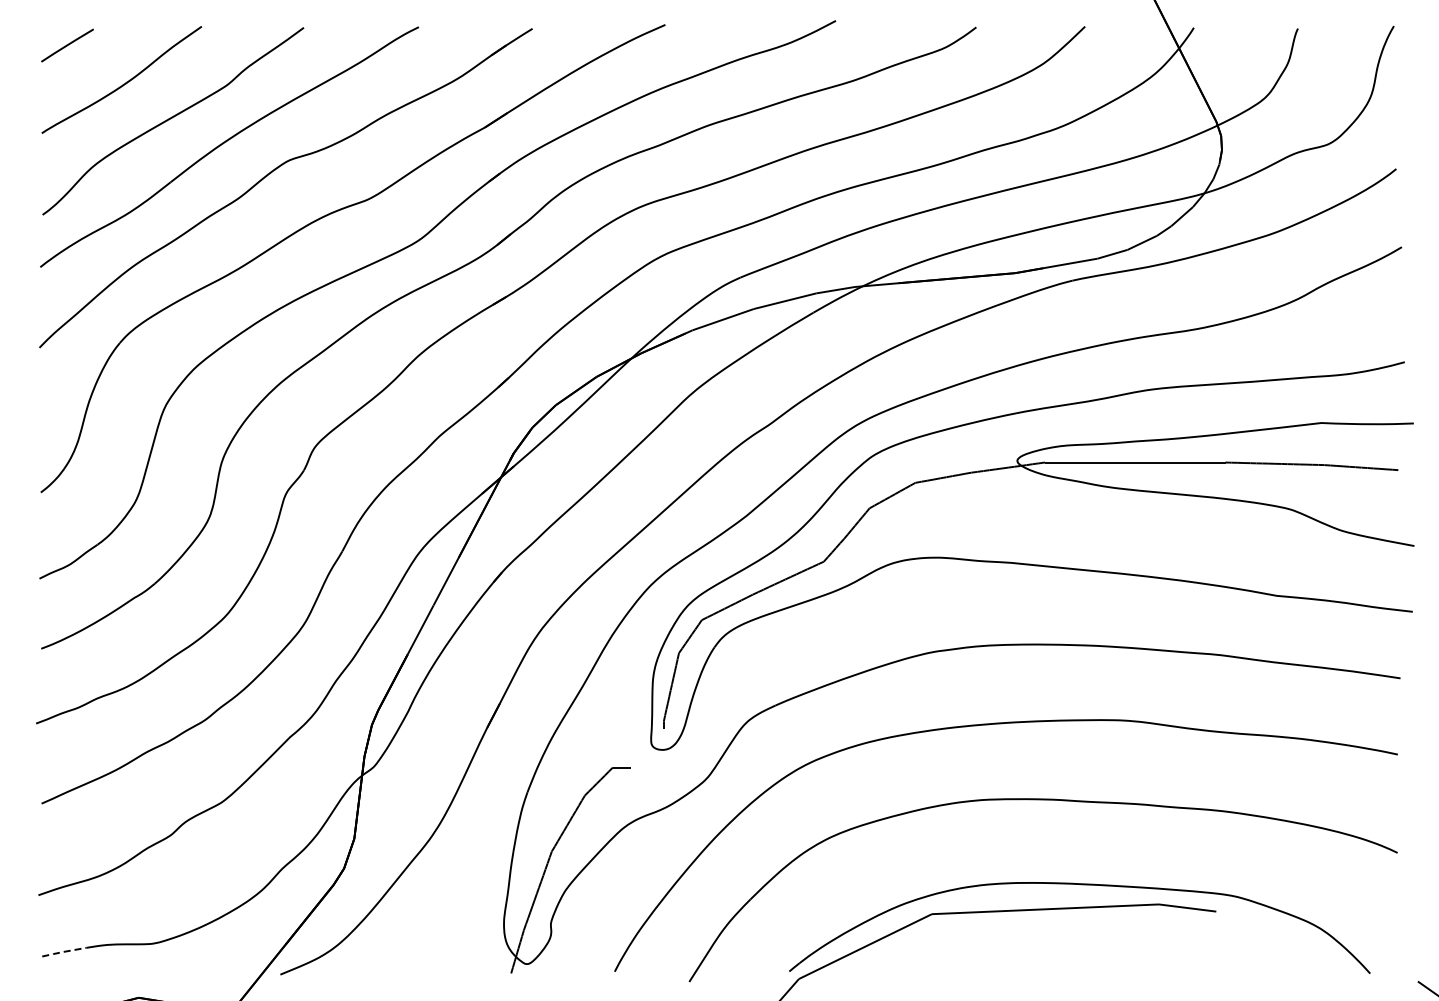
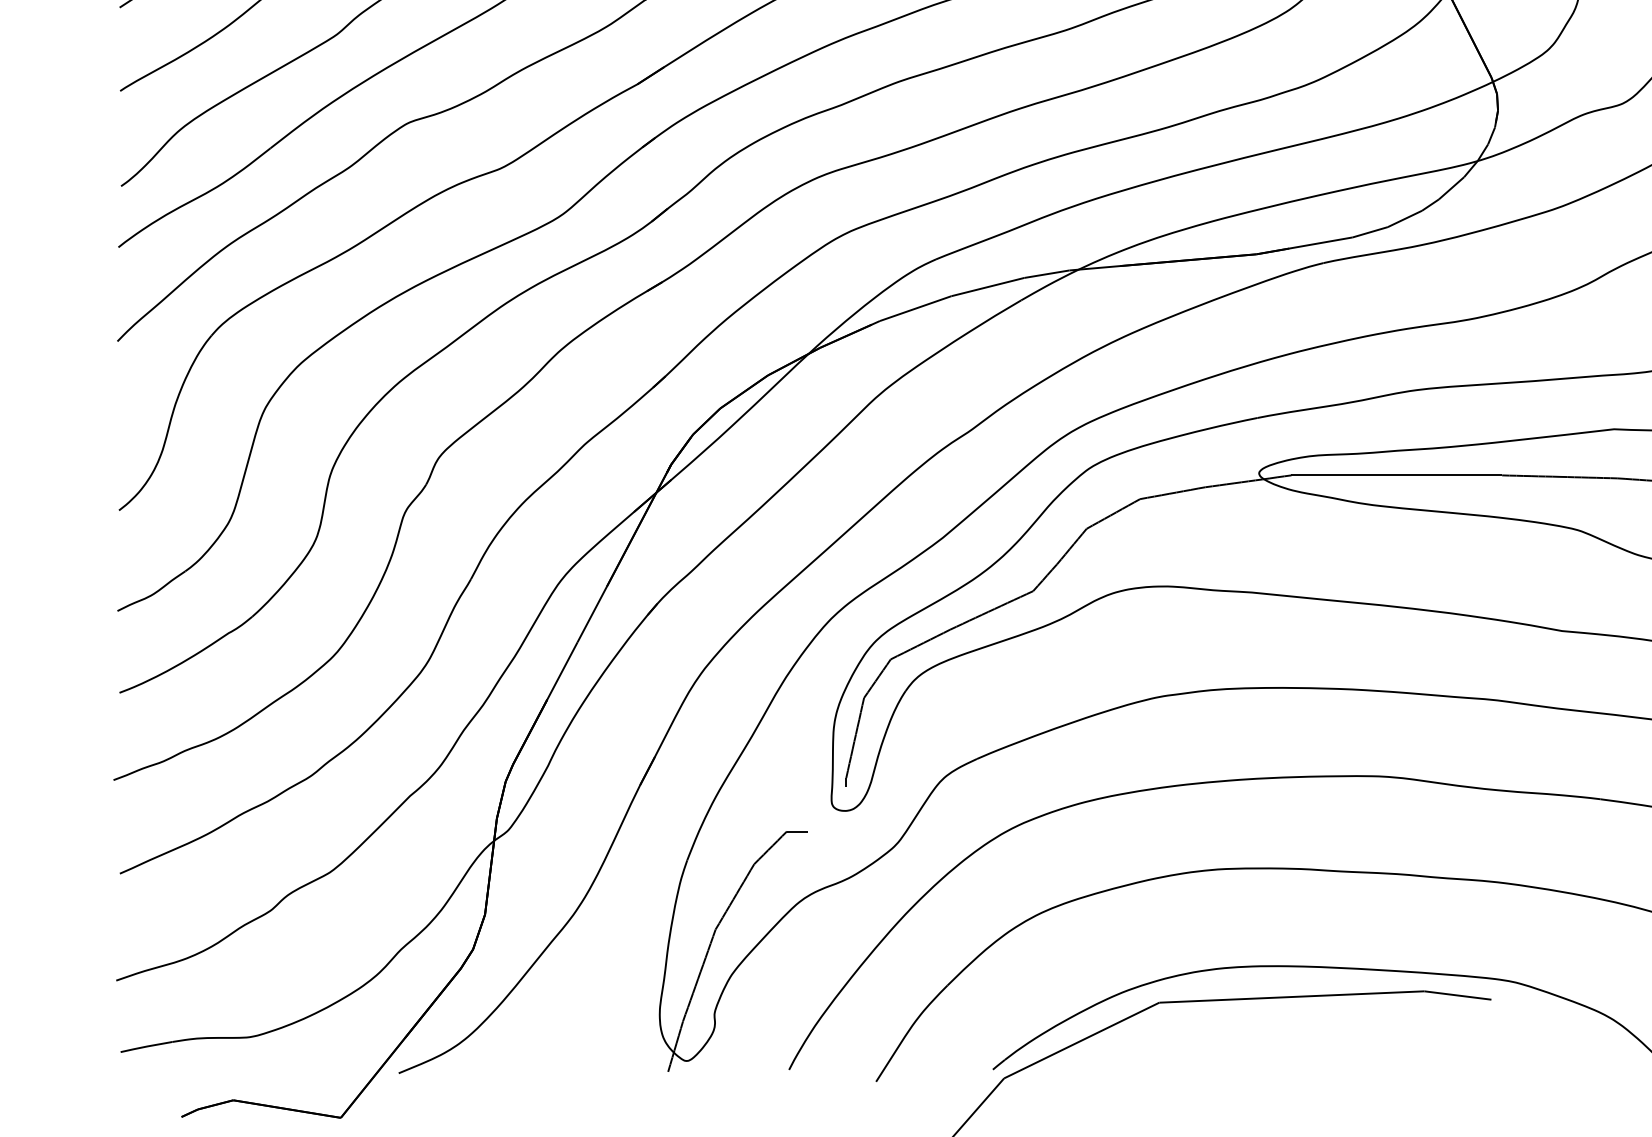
line: (64, 951) -> (146, 1046), dashed -> solid

